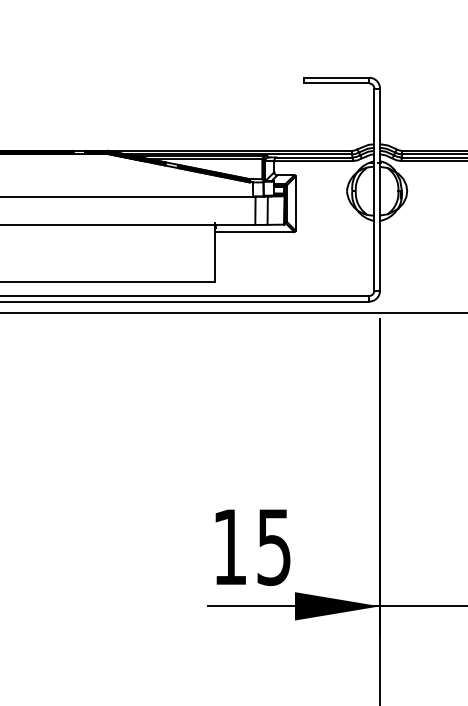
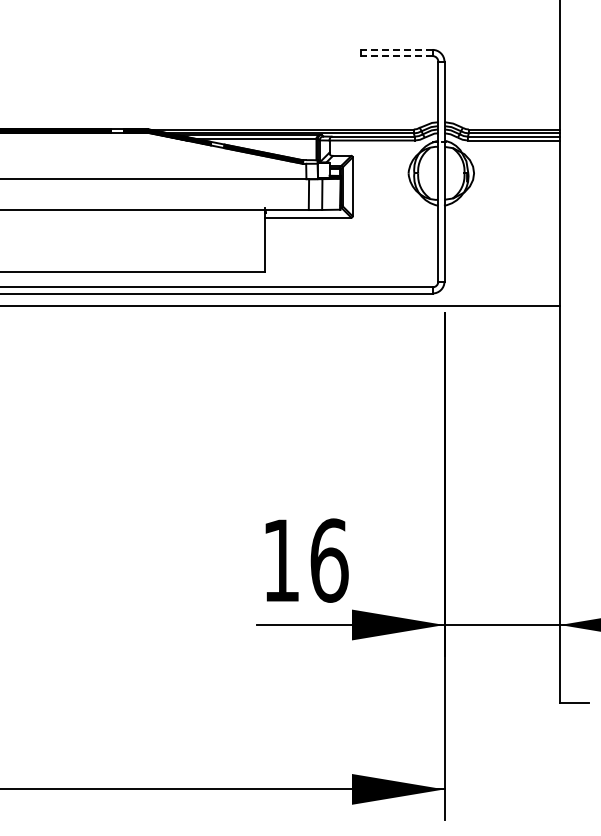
line: (335, 77) -> (396, 49), solid -> dashed
line: (335, 83) -> (396, 56), solid -> dashed
text: (274, 547) -> (329, 560), 15 -> 16

